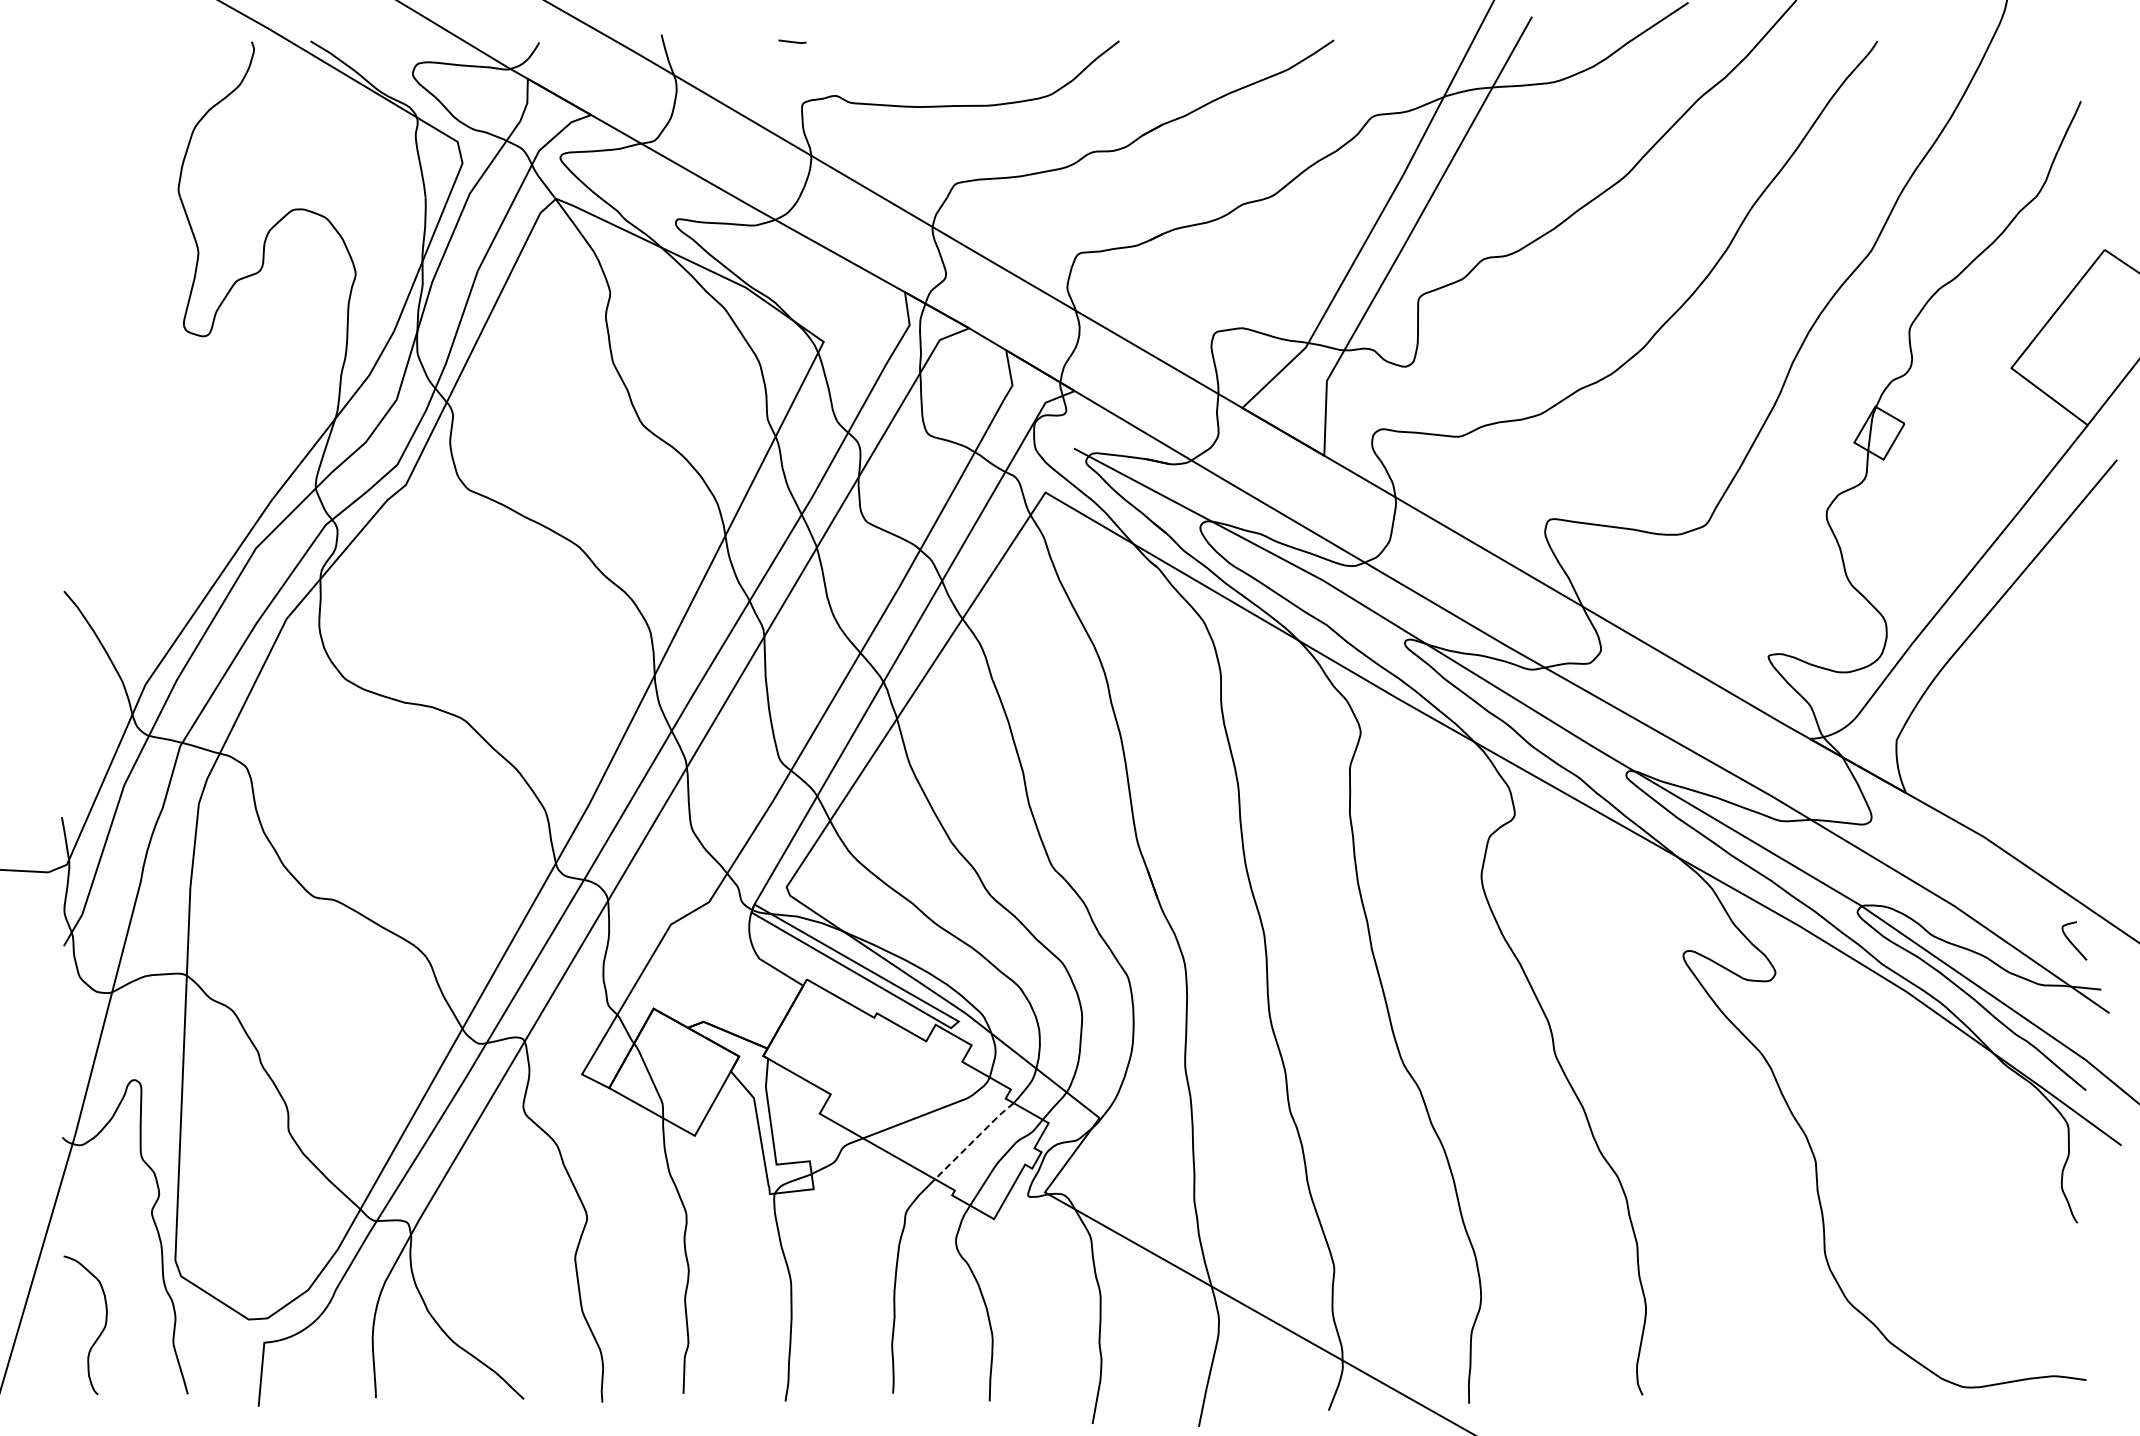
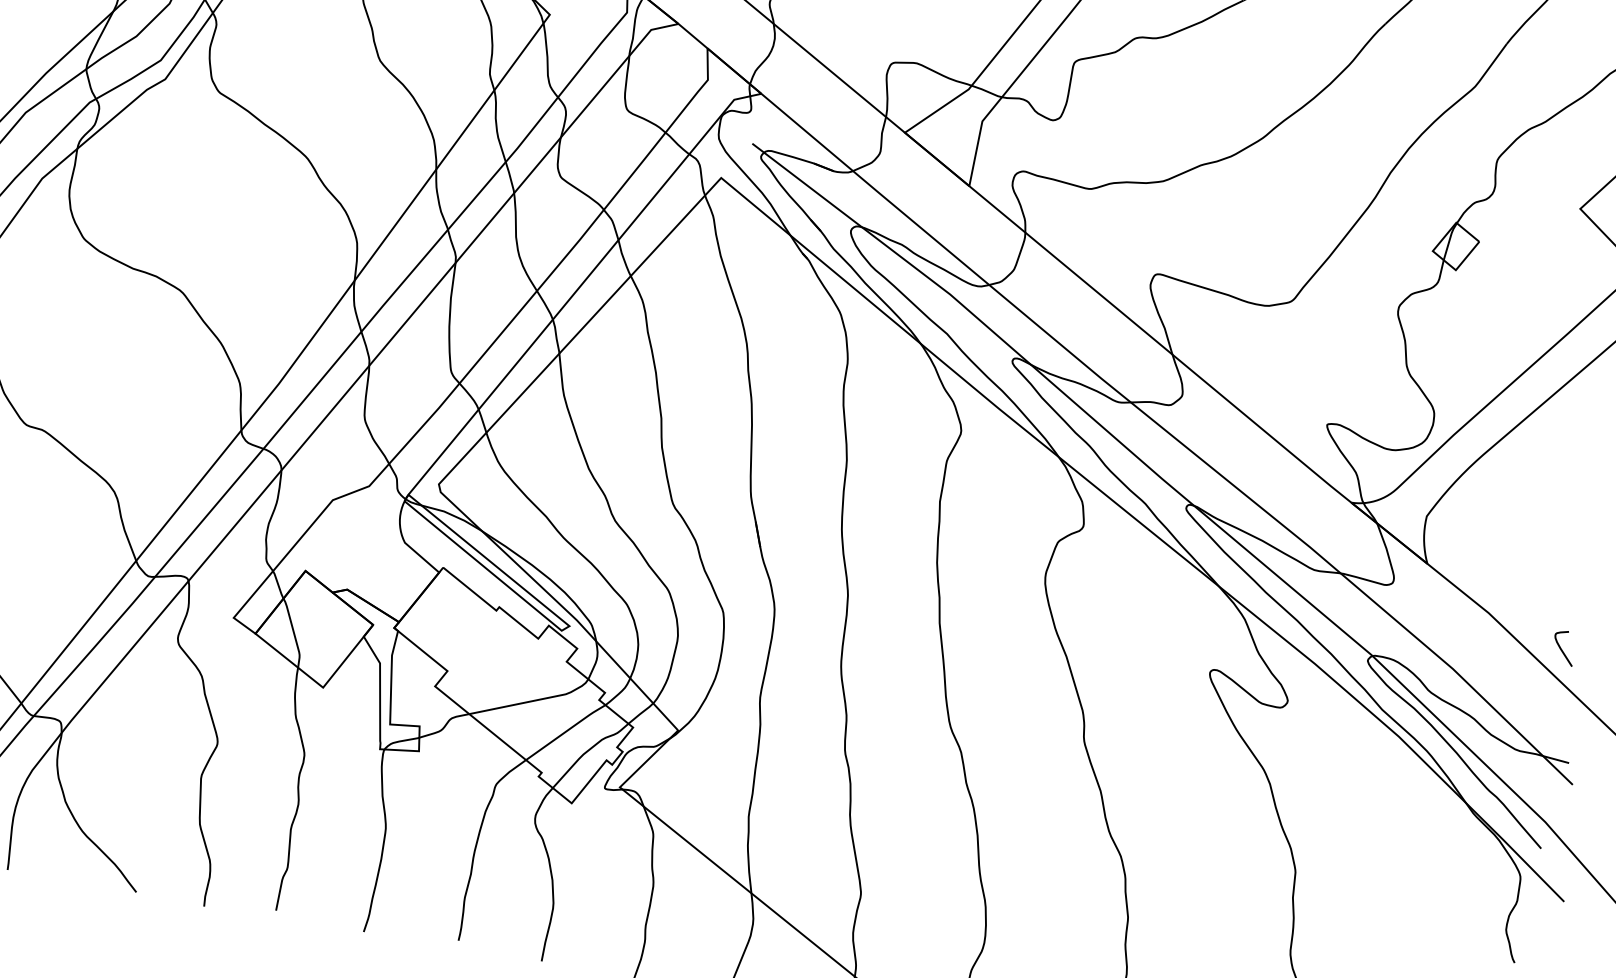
curve: (2072, 942) -> (1562, 649), moved
line: (974, 1139) -> (566, 731), dashed -> solid

